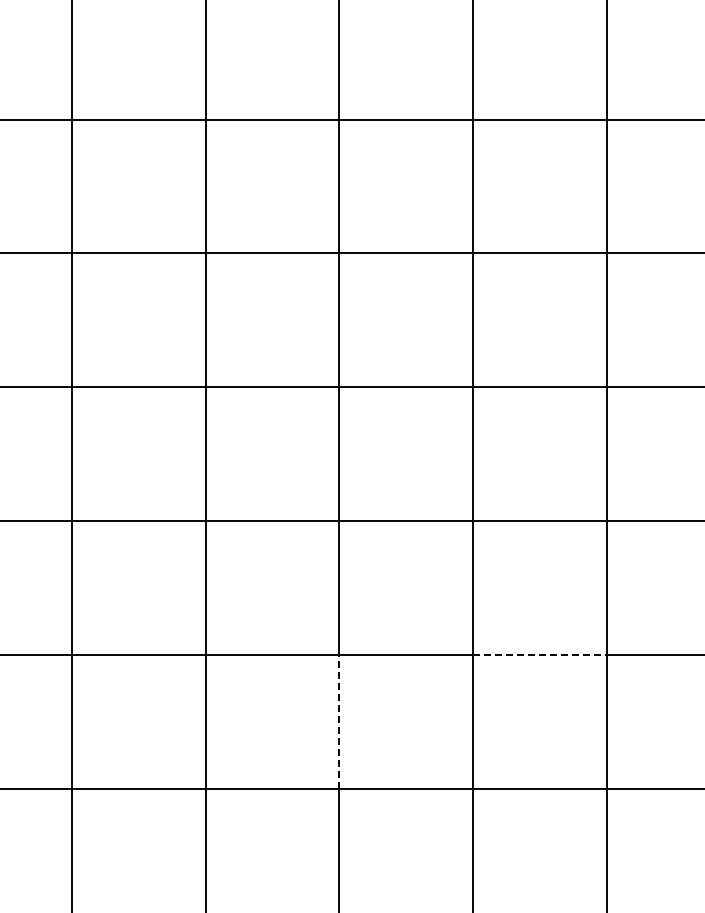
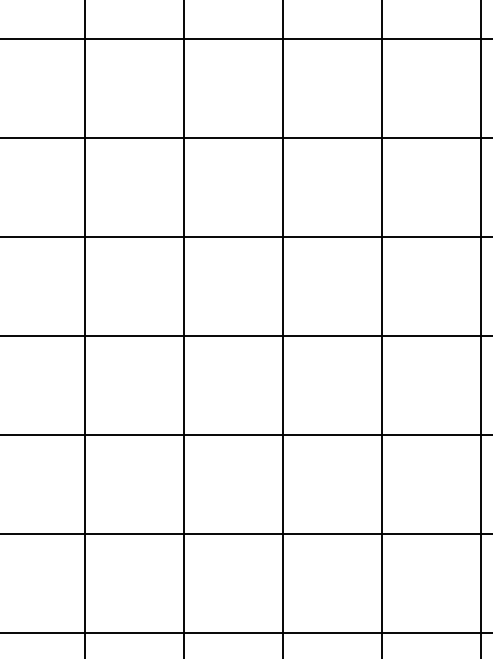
line: (540, 655) -> (431, 534), dashed -> solid
line: (339, 722) -> (282, 583), dashed -> solid

